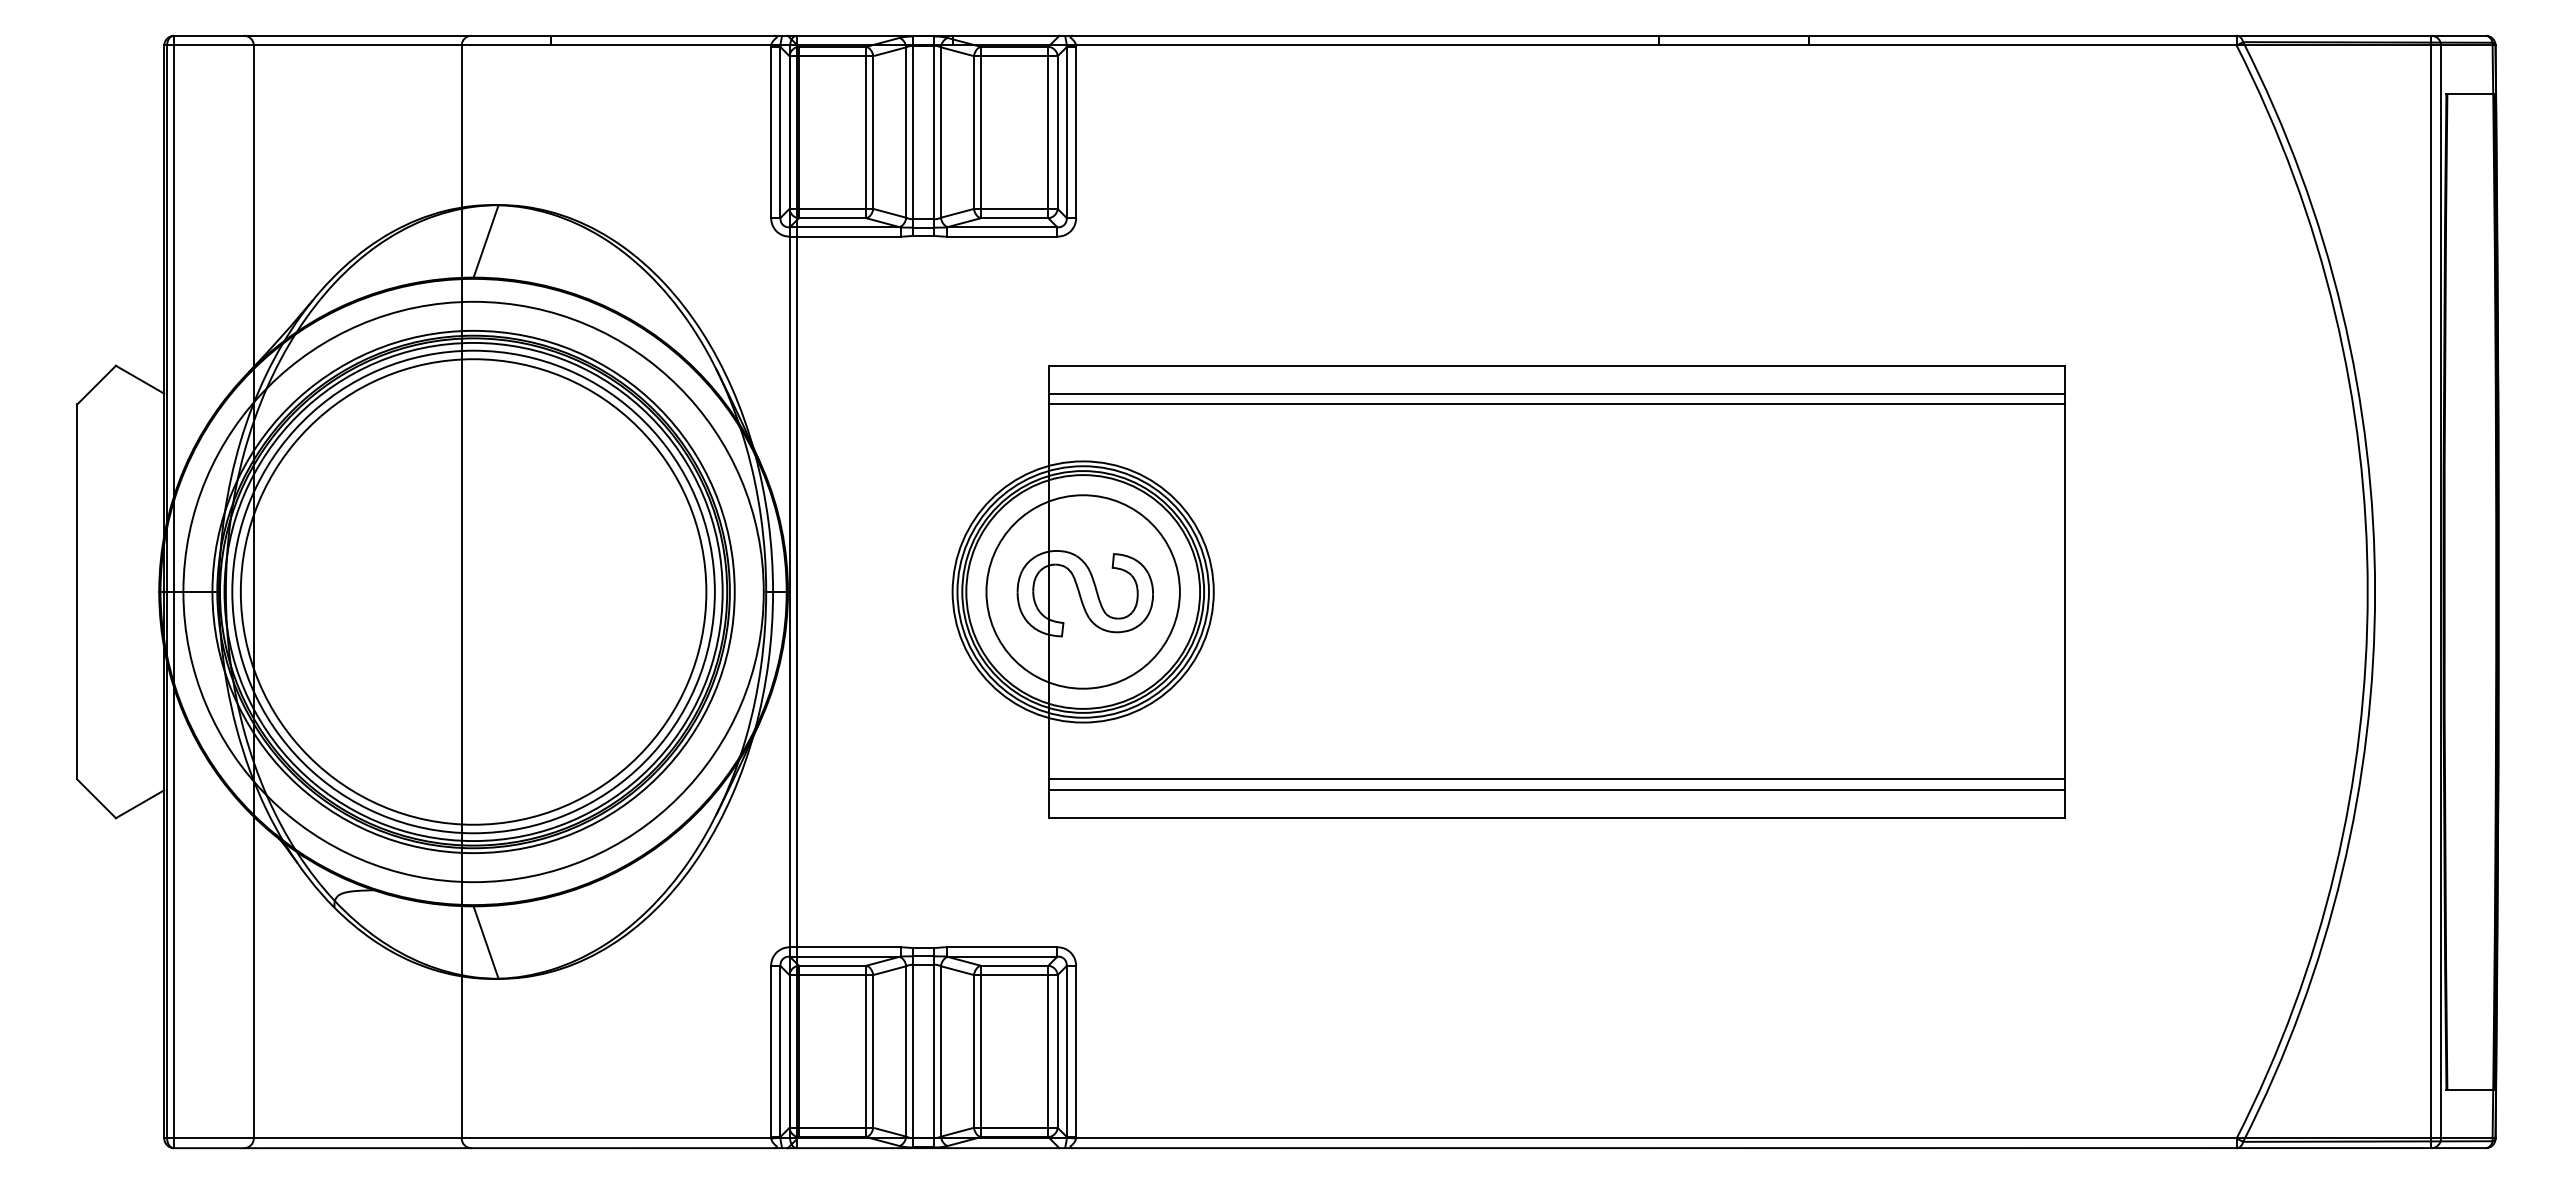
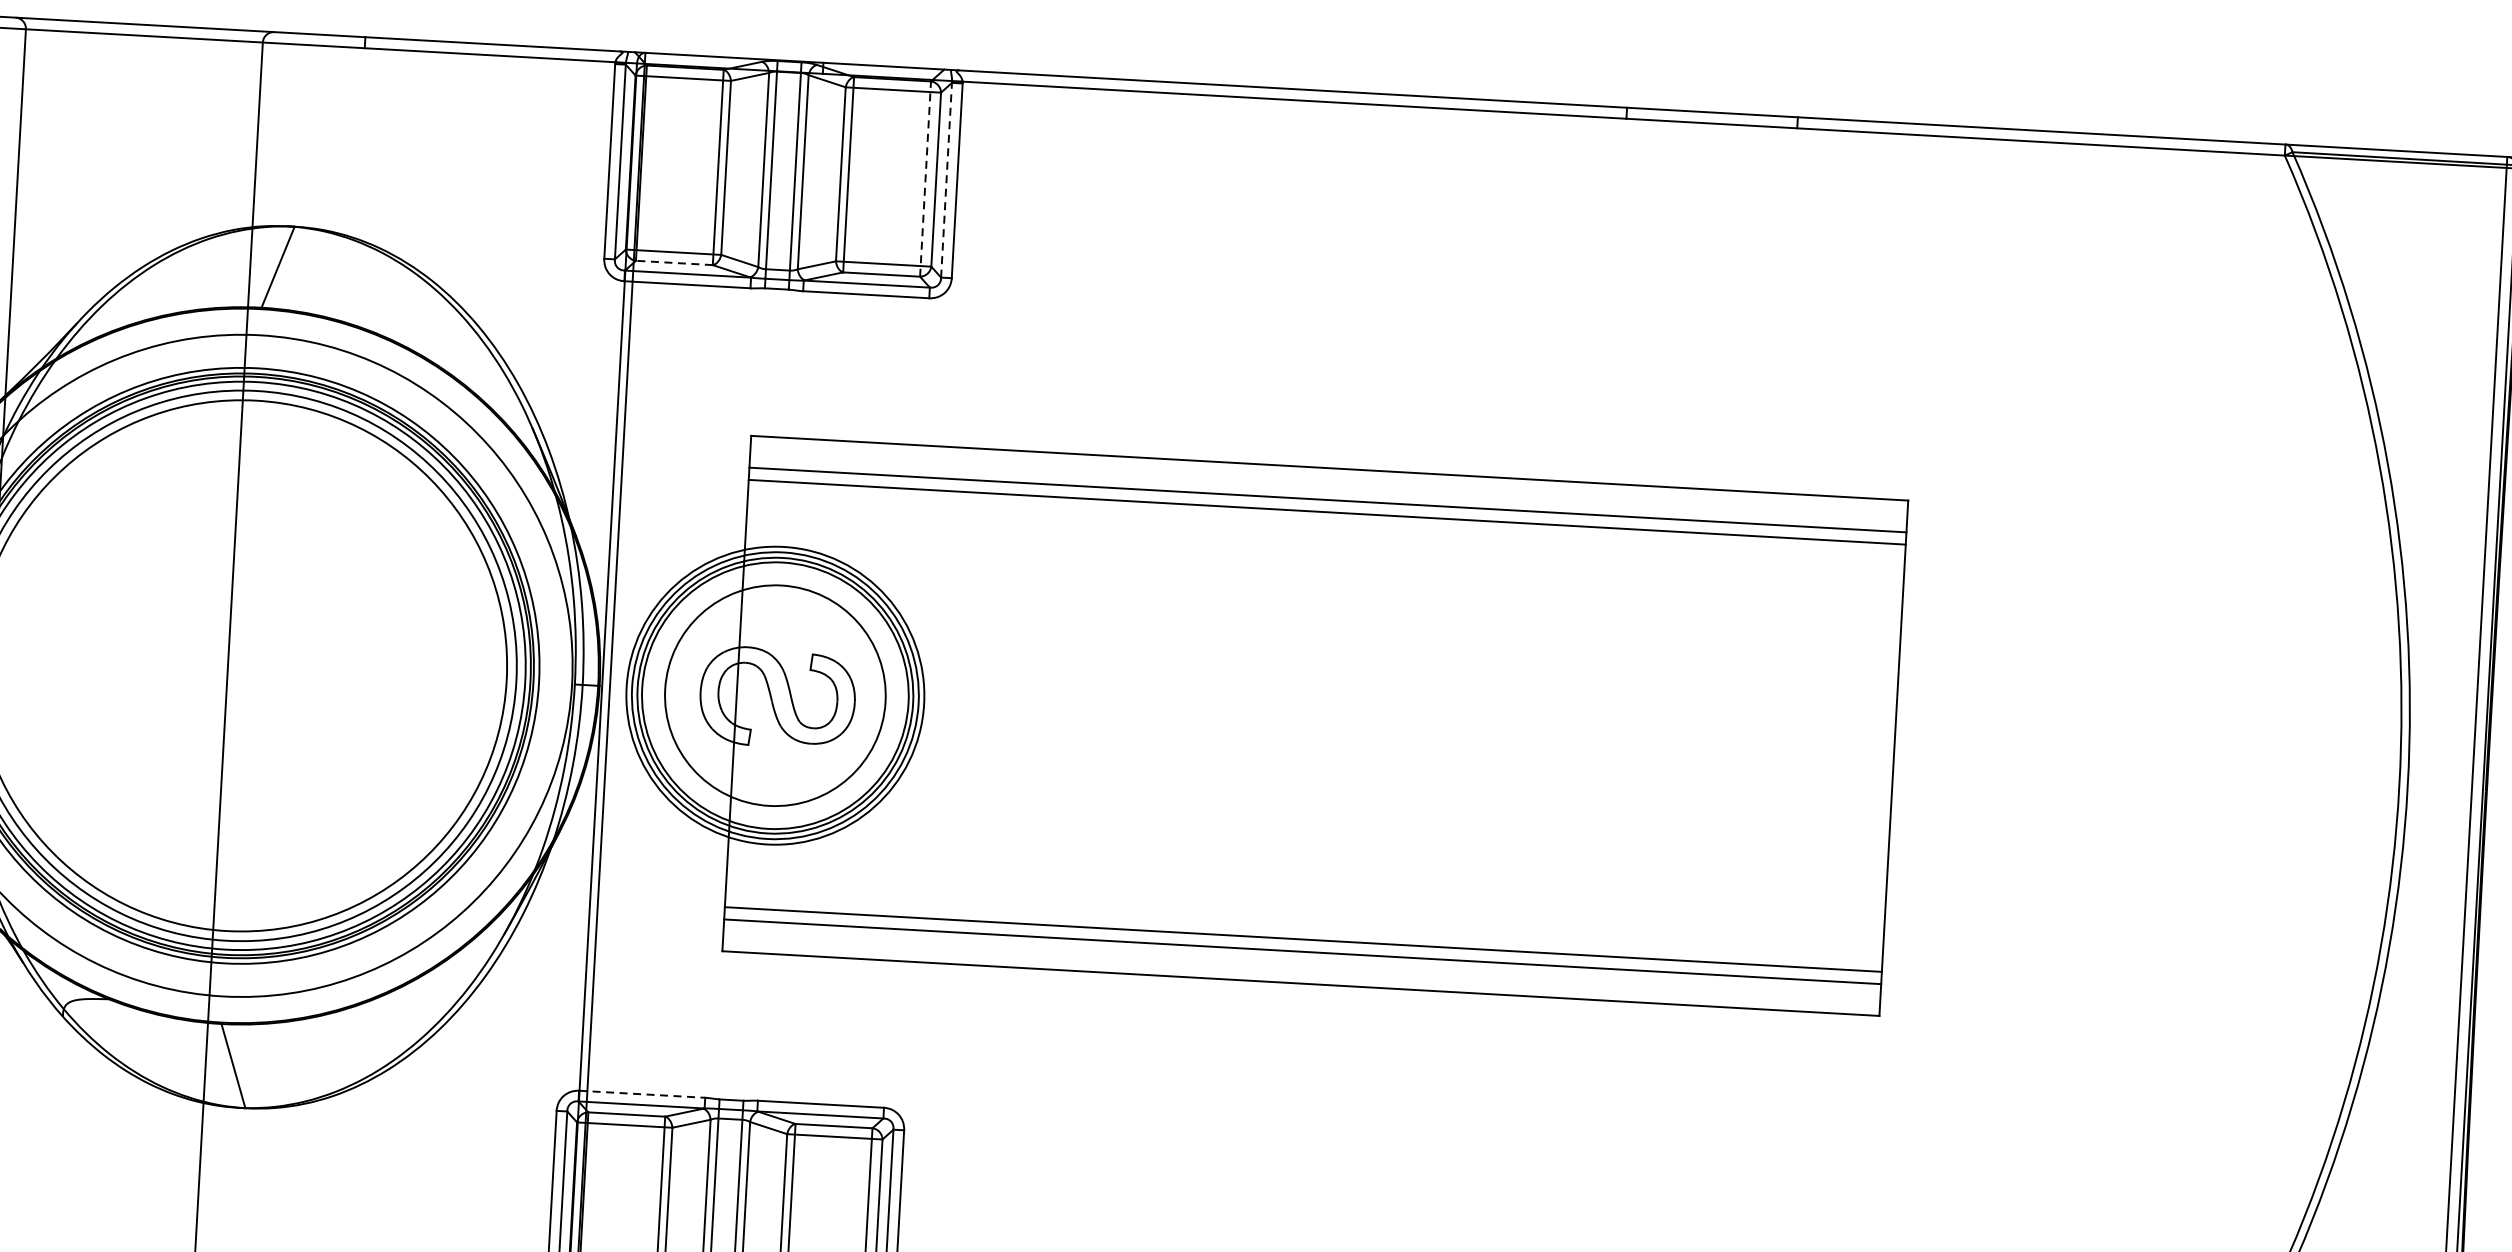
line: (1048, 132) -> (925, 179), solid -> dashed
line: (1066, 132) -> (946, 180), solid -> dashed
line: (832, 218) -> (674, 263), solid -> dashed
part: (1508, 591) -> (1259, 722), moved
line: (845, 947) -> (642, 1094), solid -> dashed

